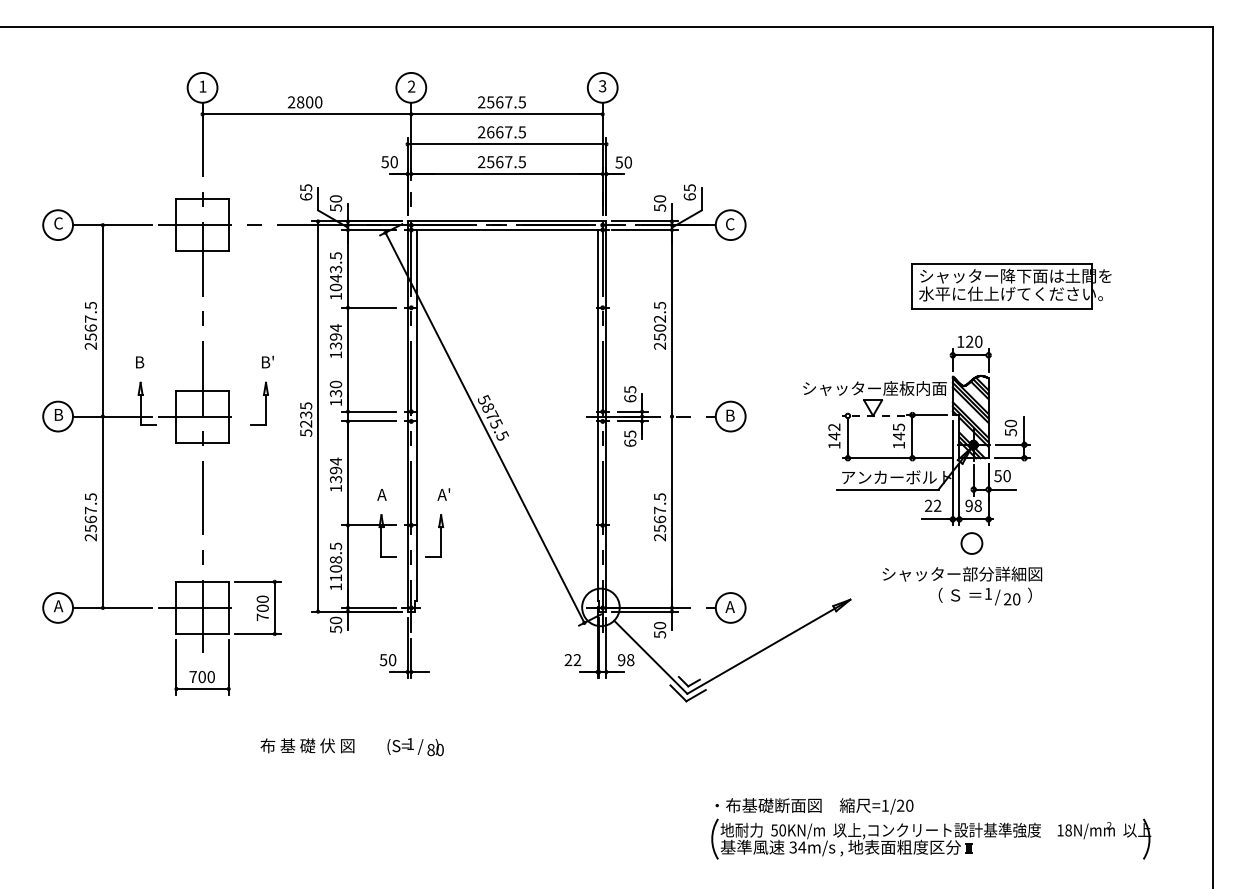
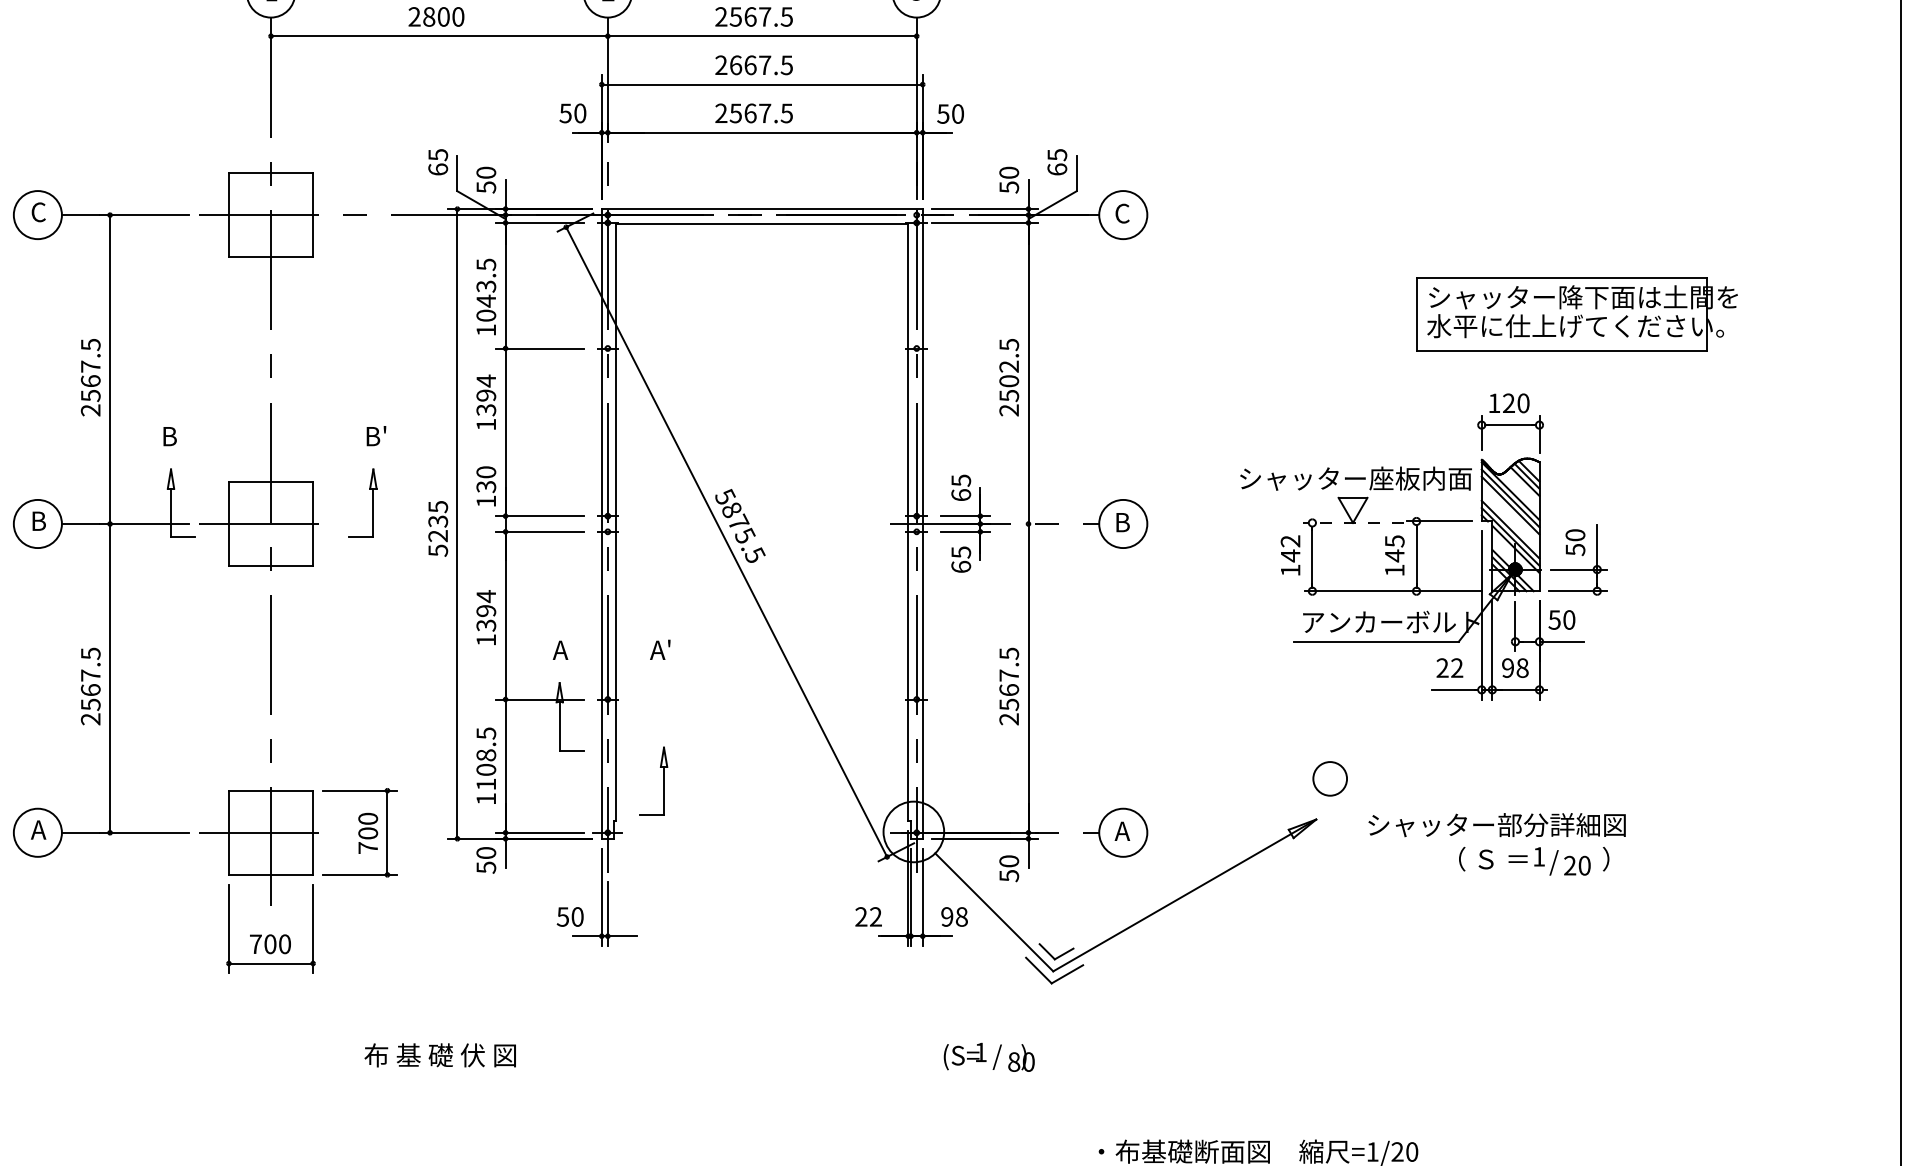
part: (434, 535) -> (653, 780), moved
circle: (971, 543) -> (1329, 778), moved
text: (962, 585) -> (1497, 843), moved
text: (415, 747) -> (988, 1057), moved

